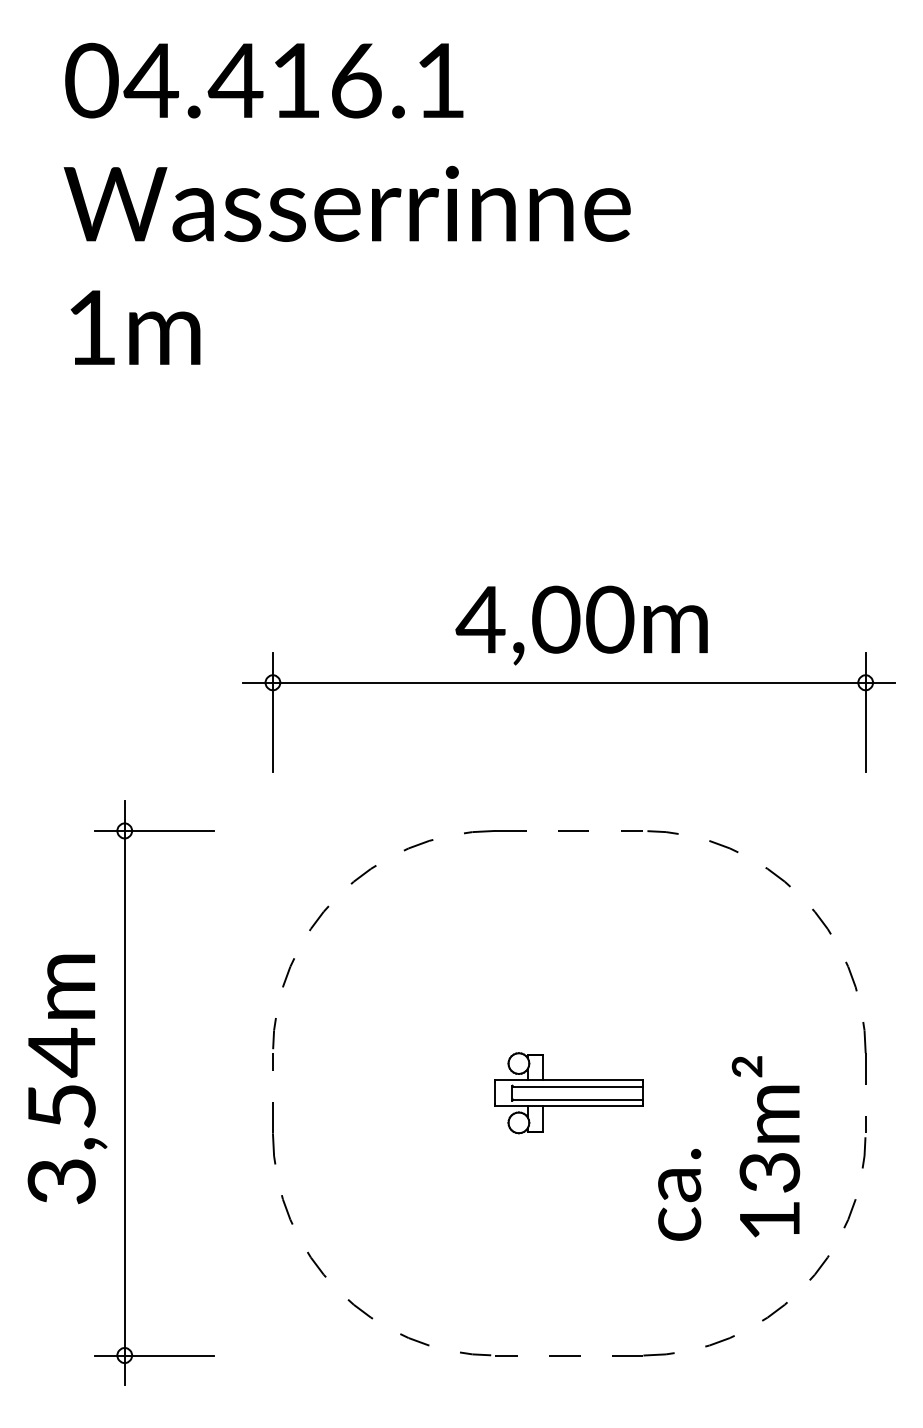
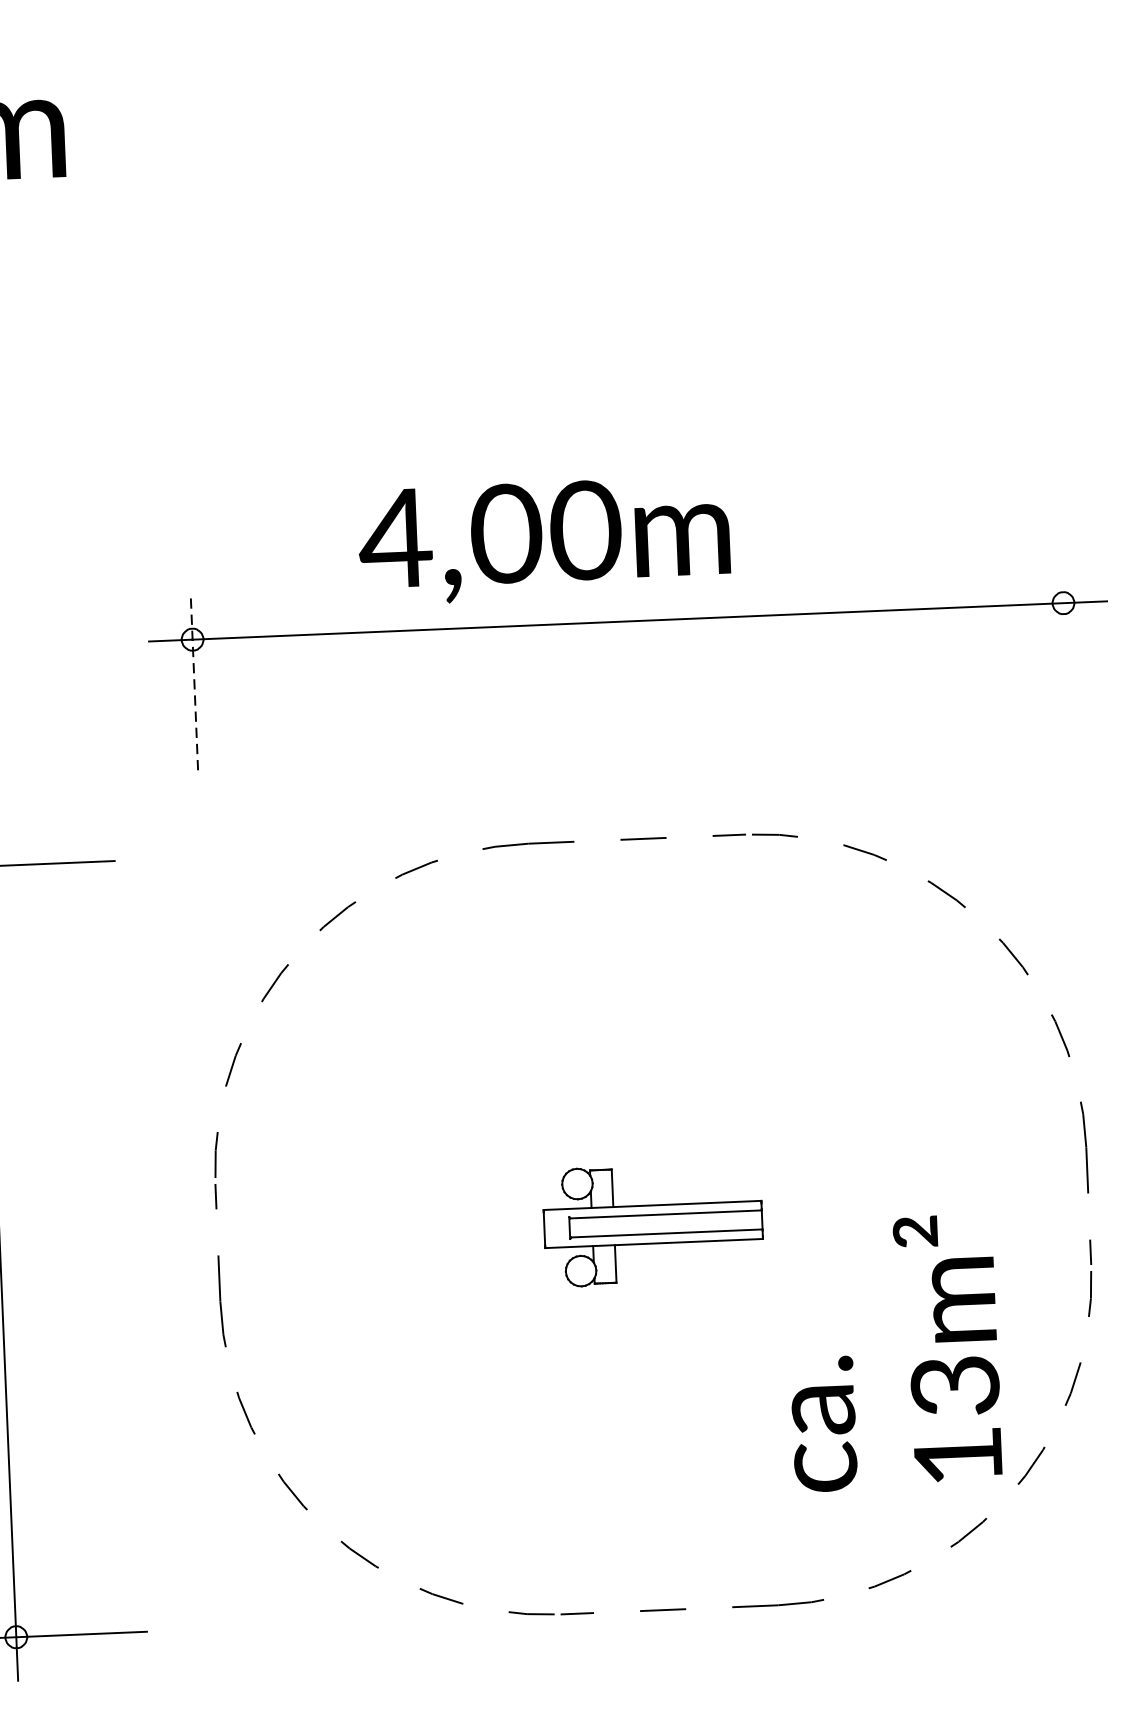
text: (581, 625) -> (543, 540), moved
line: (272, 711) -> (193, 681), solid -> dashed
line: (865, 712) -> (1065, 646), removed
text: (729, 1148) -> (894, 1353), moved

